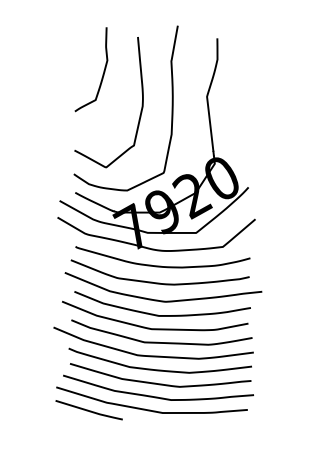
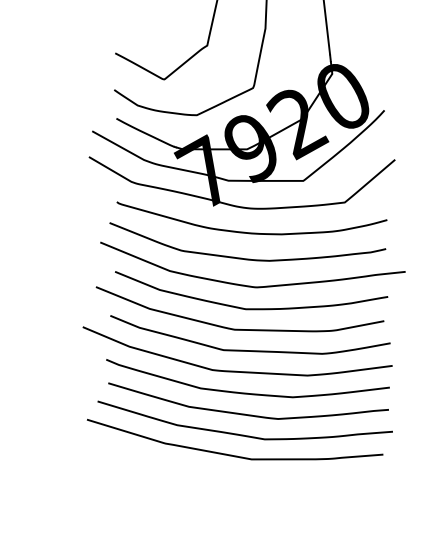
curve: (88, 410) -> (136, 455), removed

